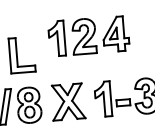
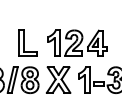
part: (88, 35) -> (77, 42), moved

